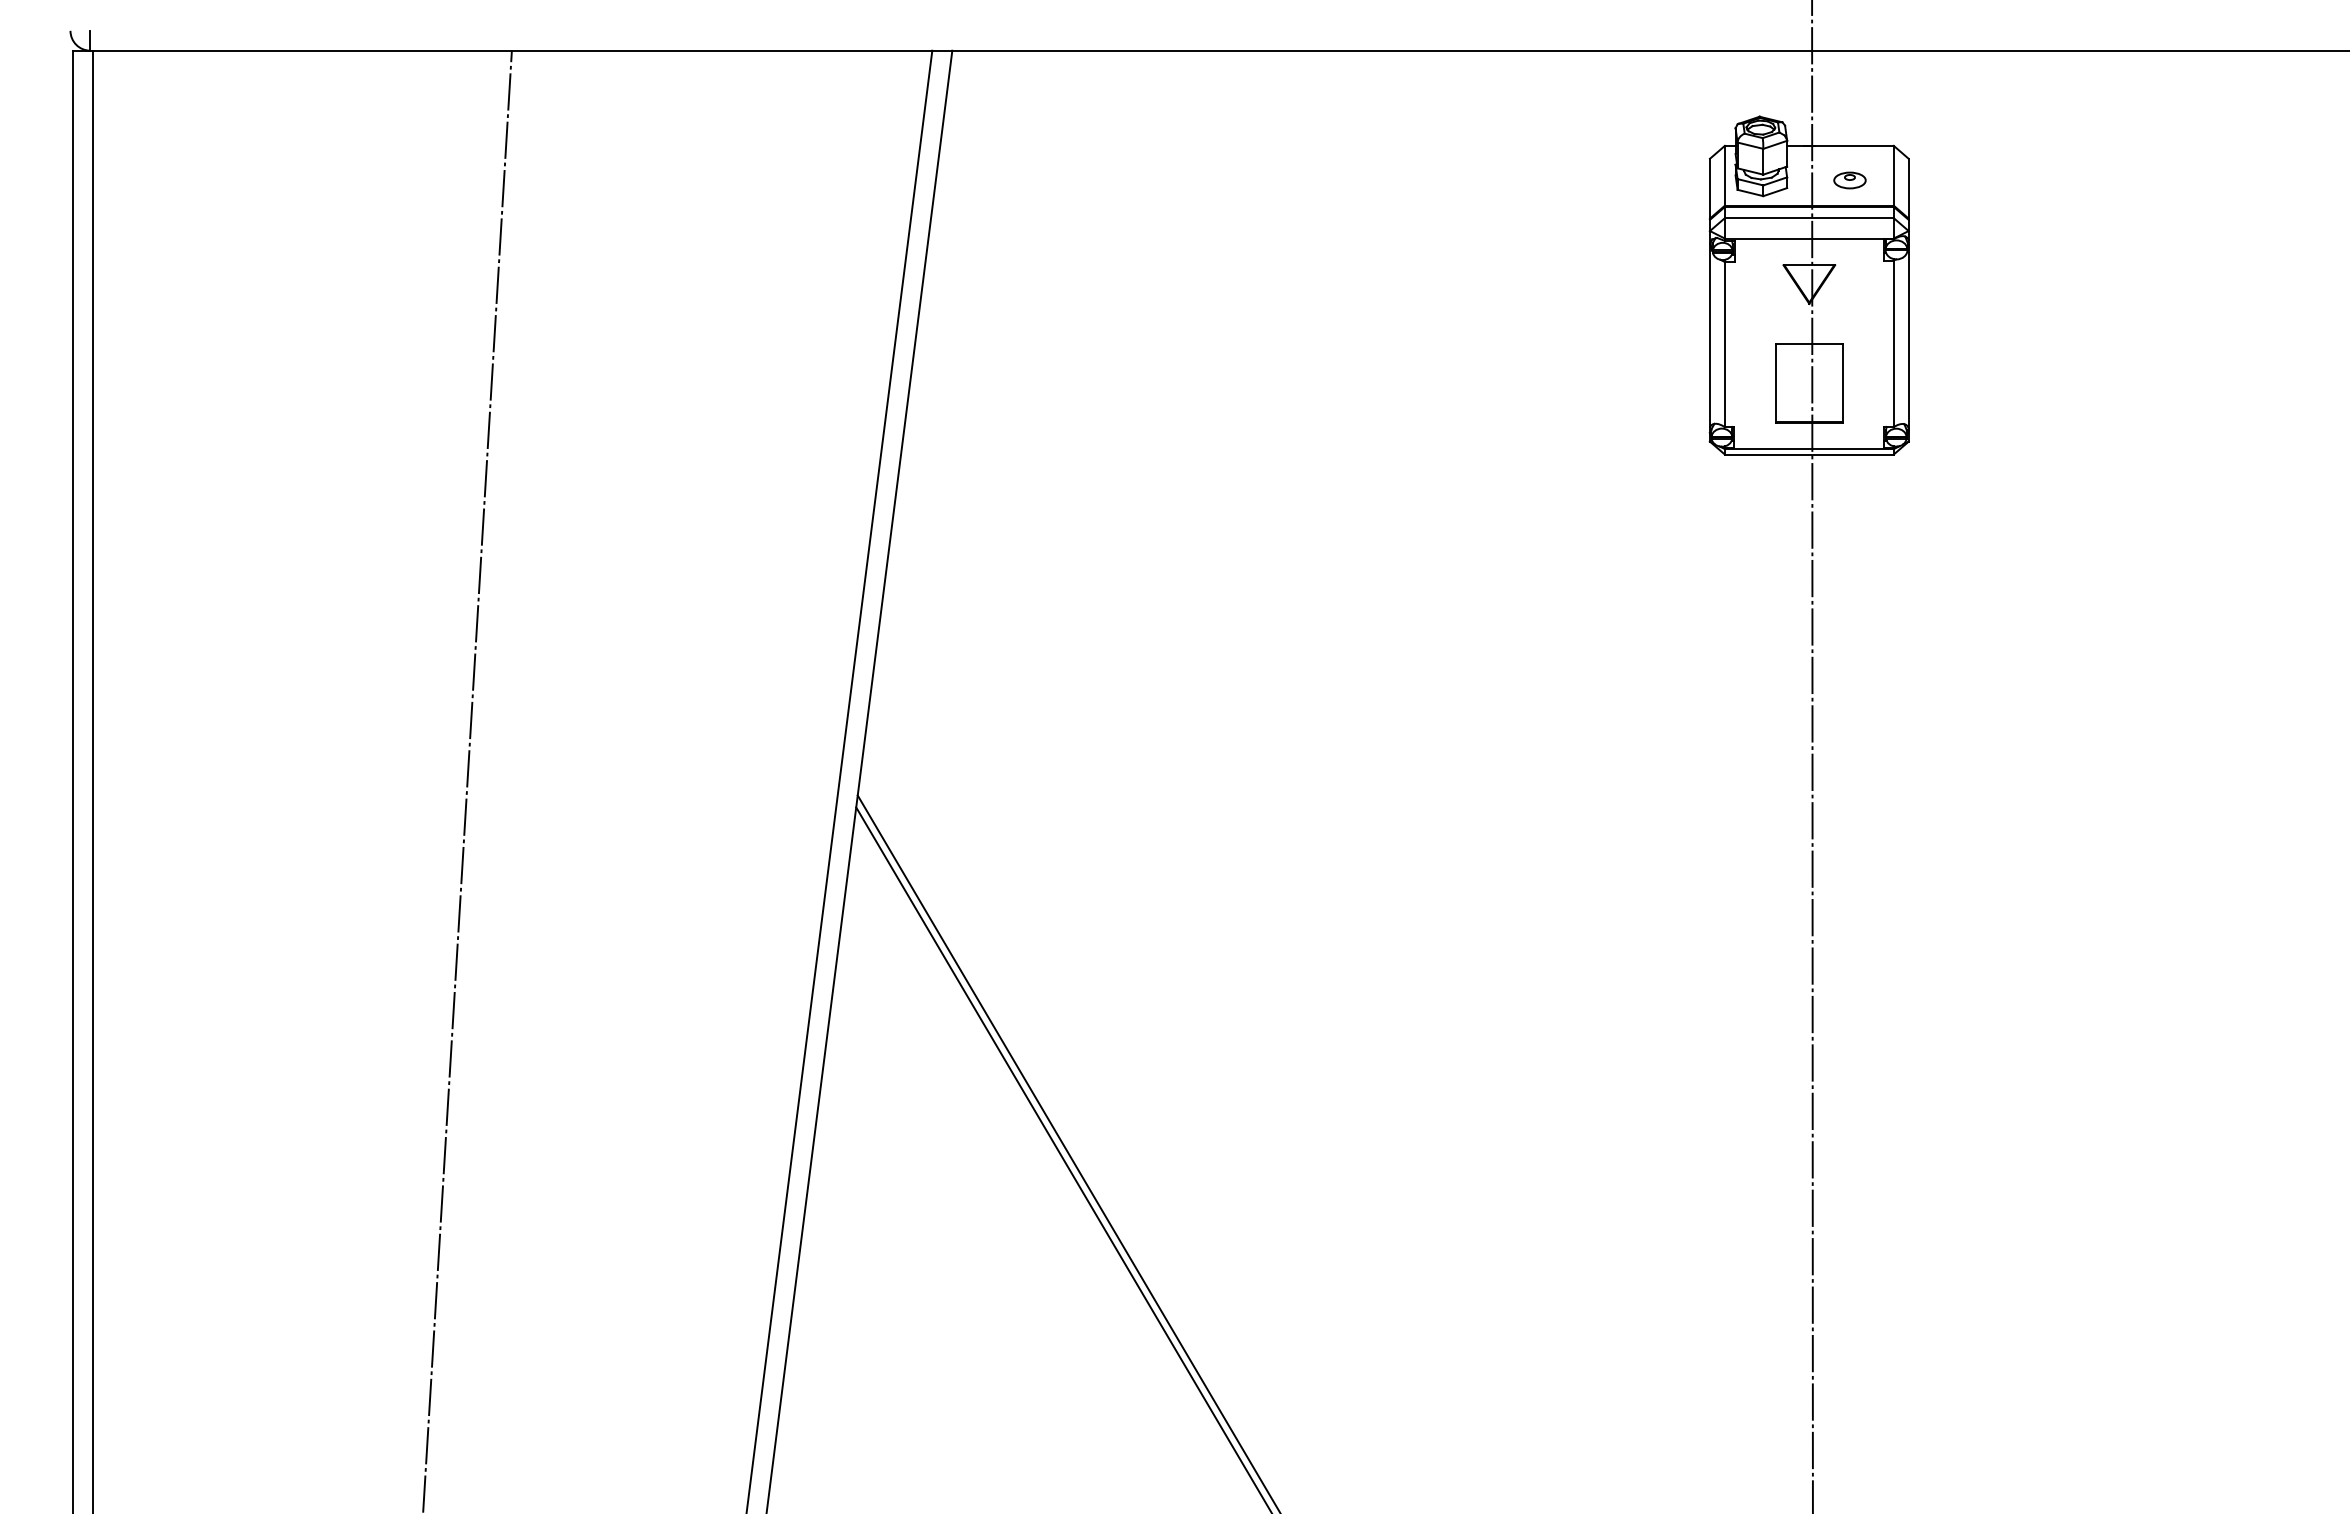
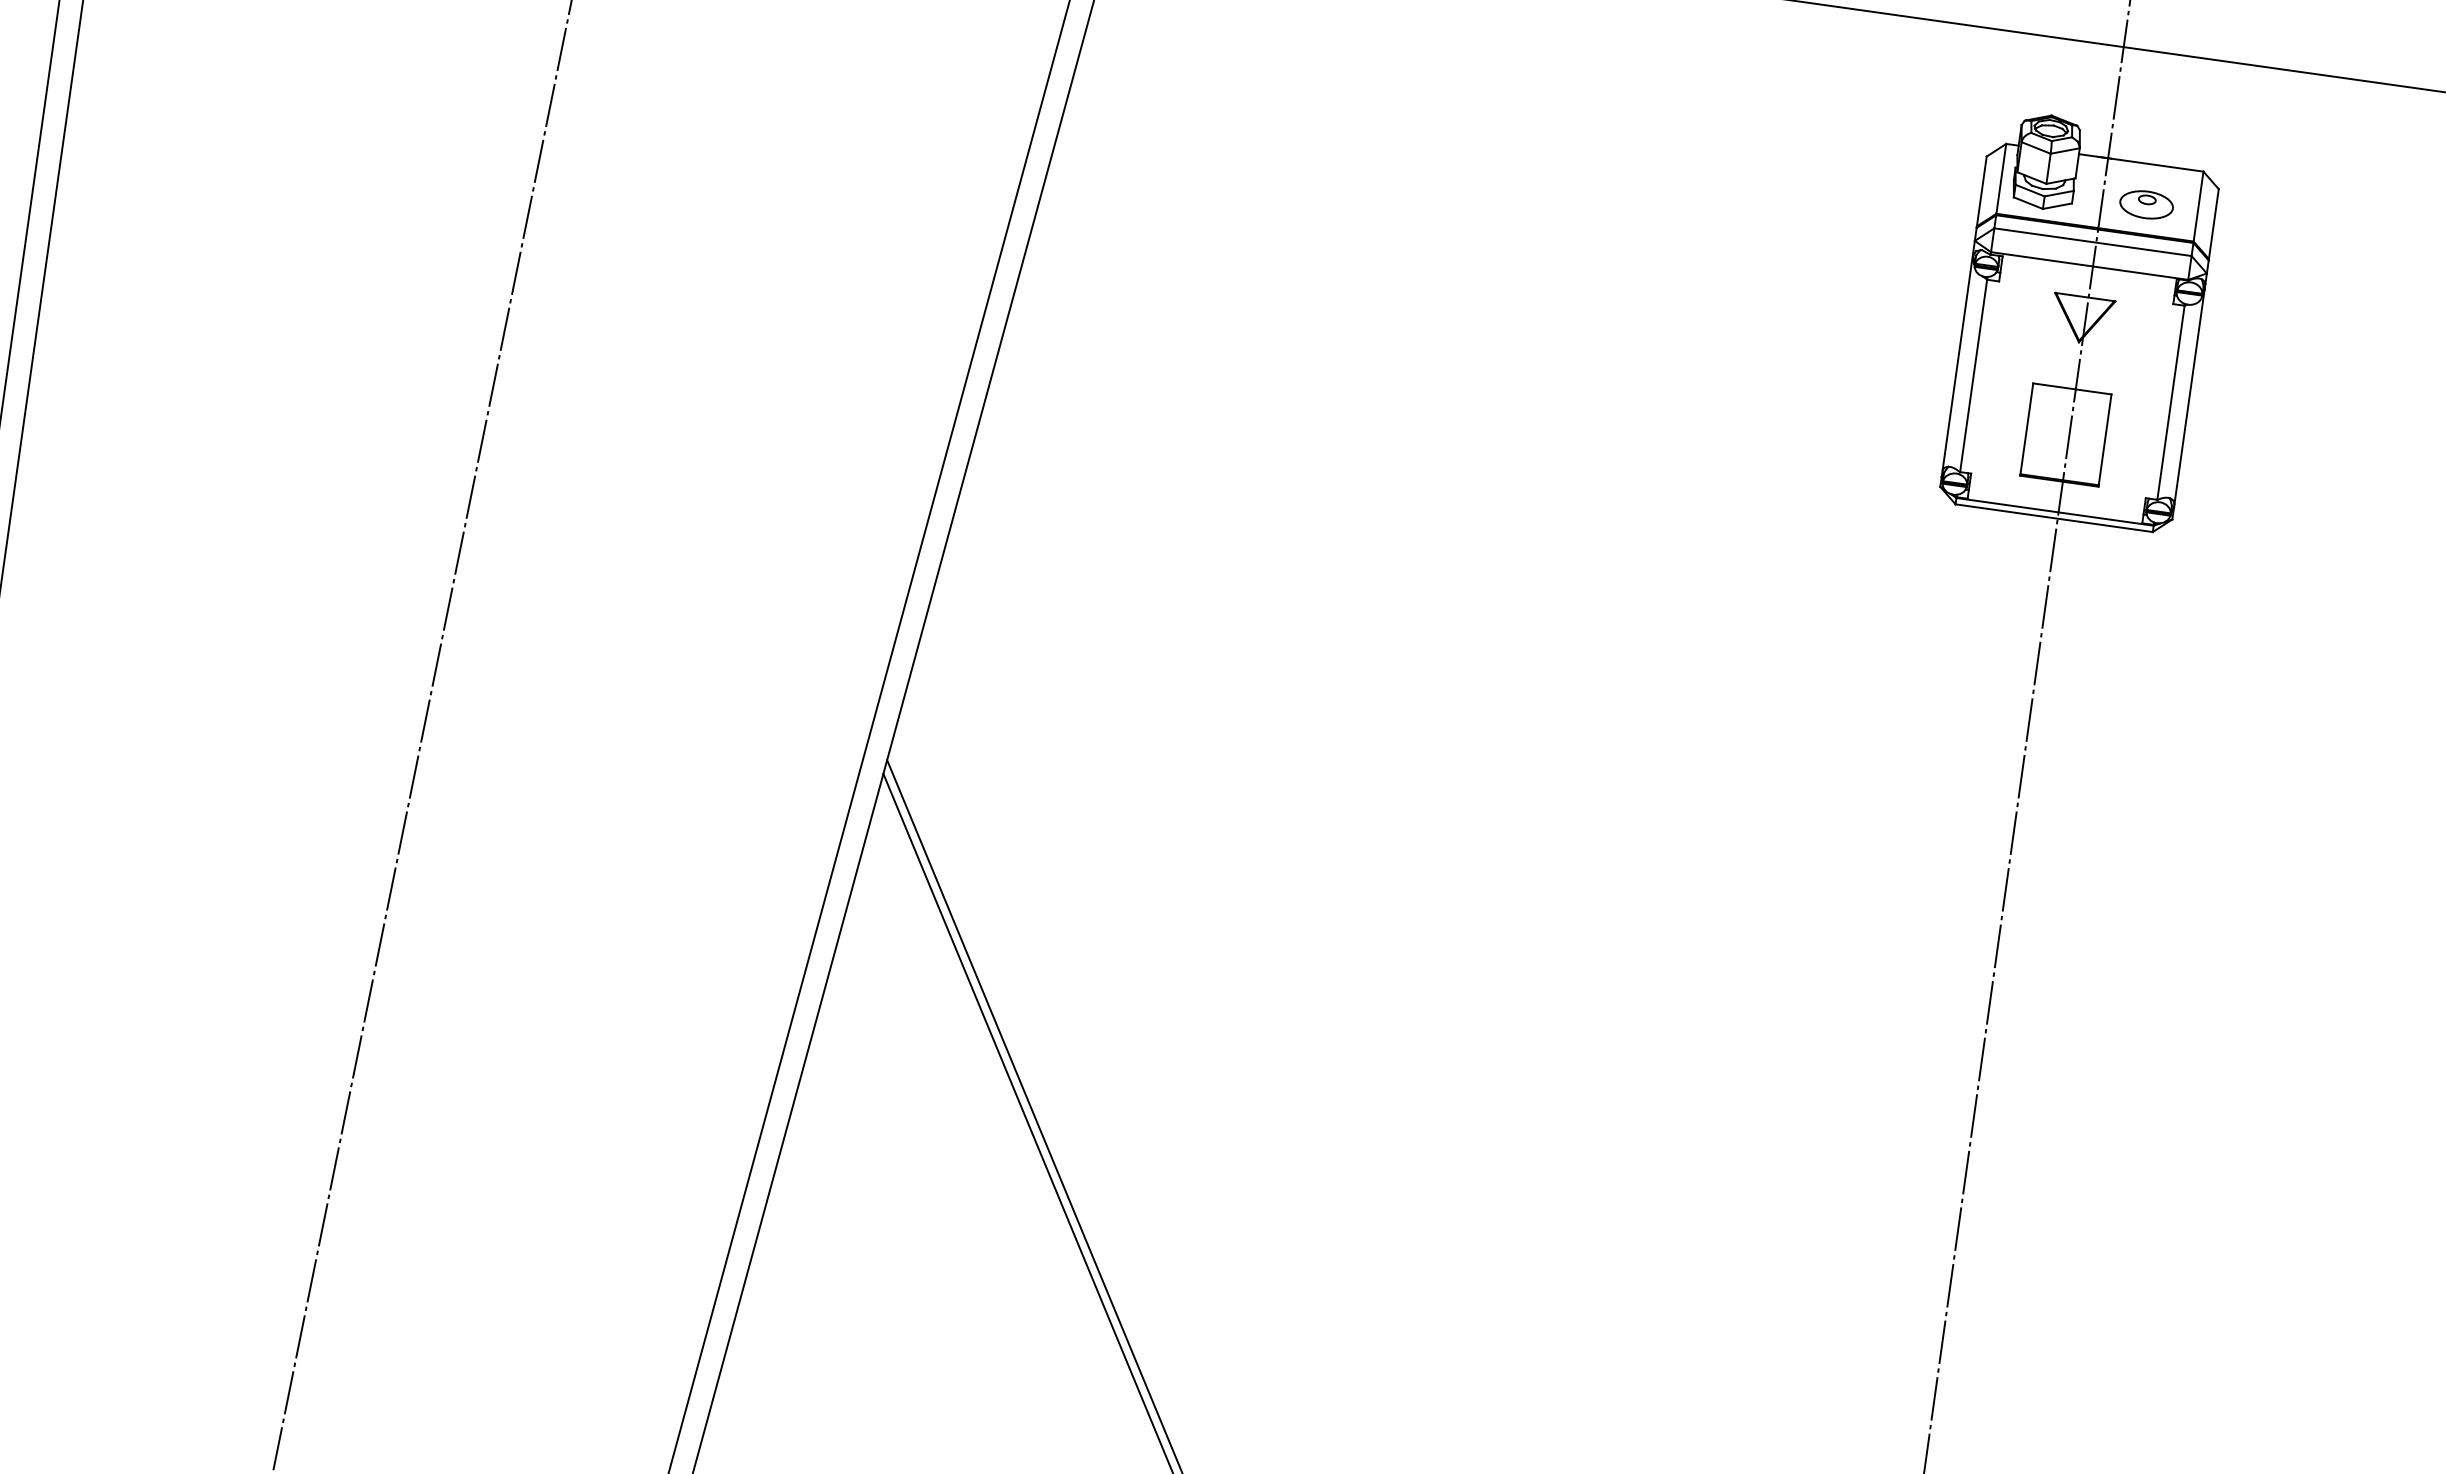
part: (1849, 180) -> (2146, 204), size x1.43

